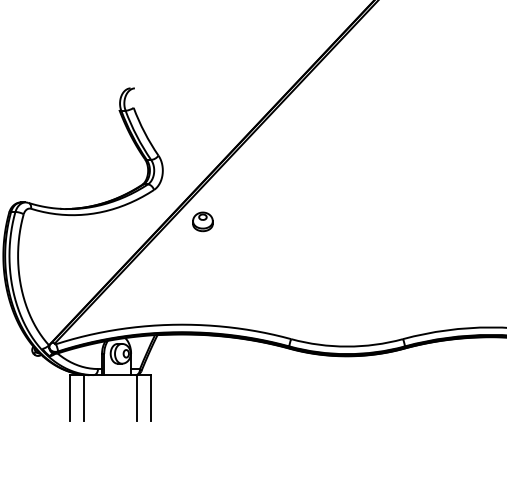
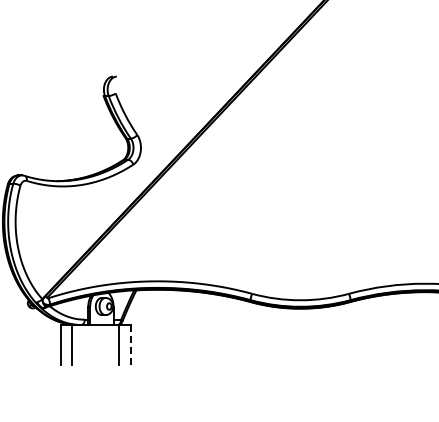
part: (202, 222) -> (175, 192), removed
line: (150, 397) -> (130, 344), solid -> dashed

